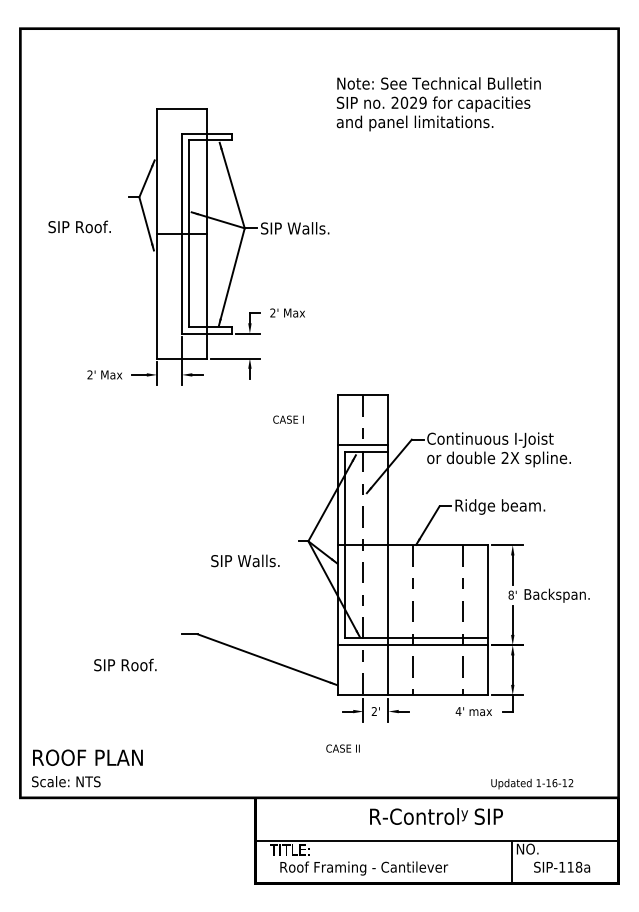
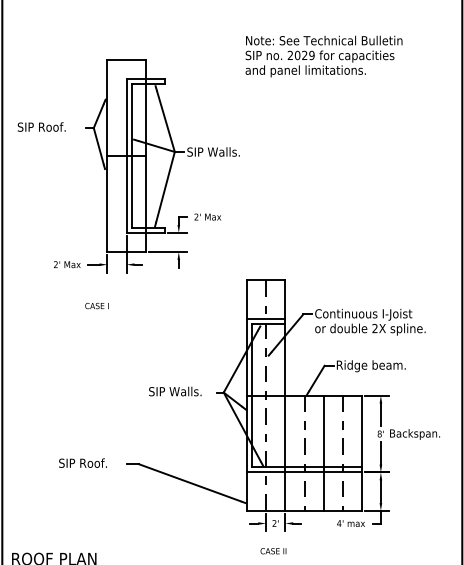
text: (79, 226) -> (41, 126), moved
text: (288, 419) -> (96, 305), moved
text: (245, 560) -> (175, 391), moved
line: (438, 620) -> (323, 453), added
text: (125, 664) -> (83, 462), moved
text: (342, 748) -> (273, 551), moved

